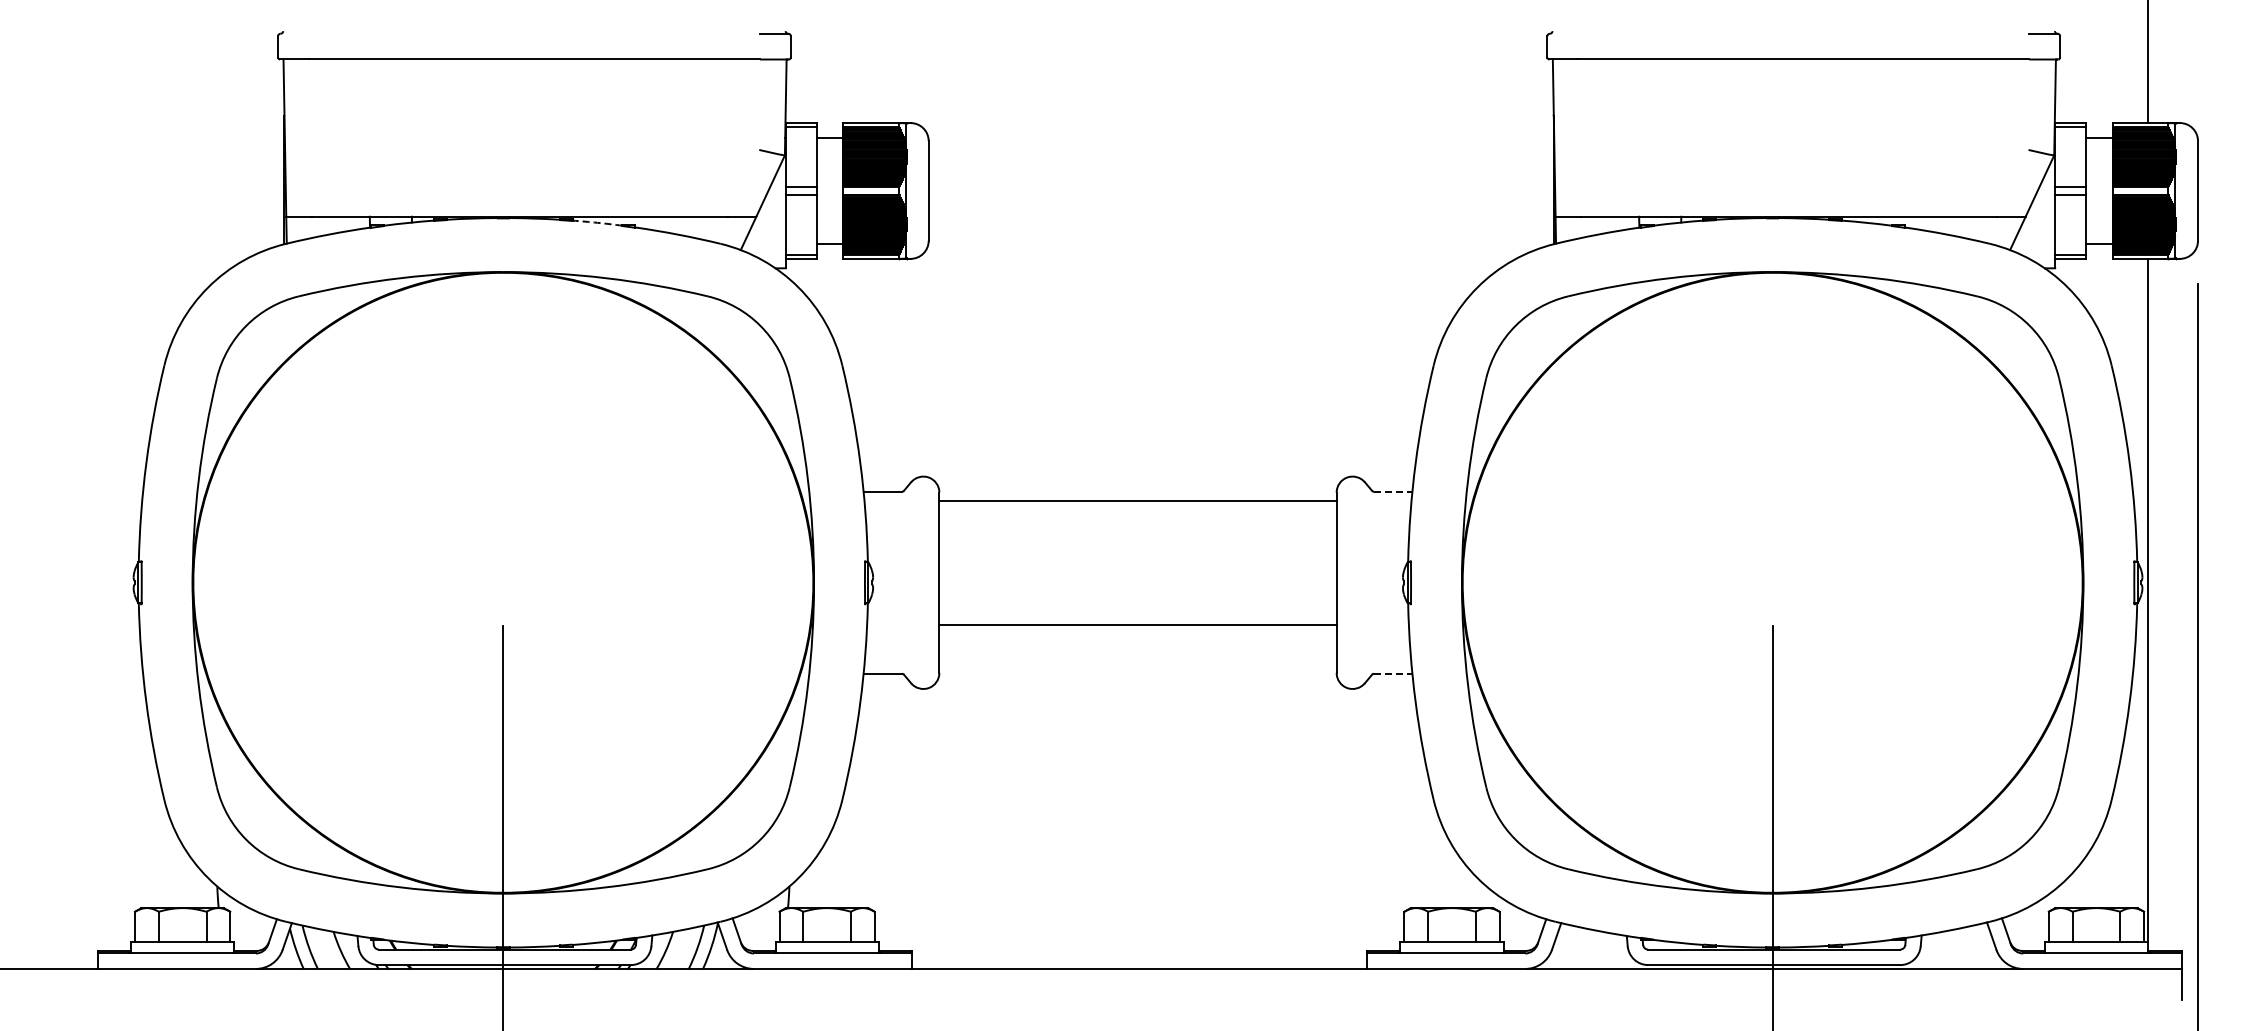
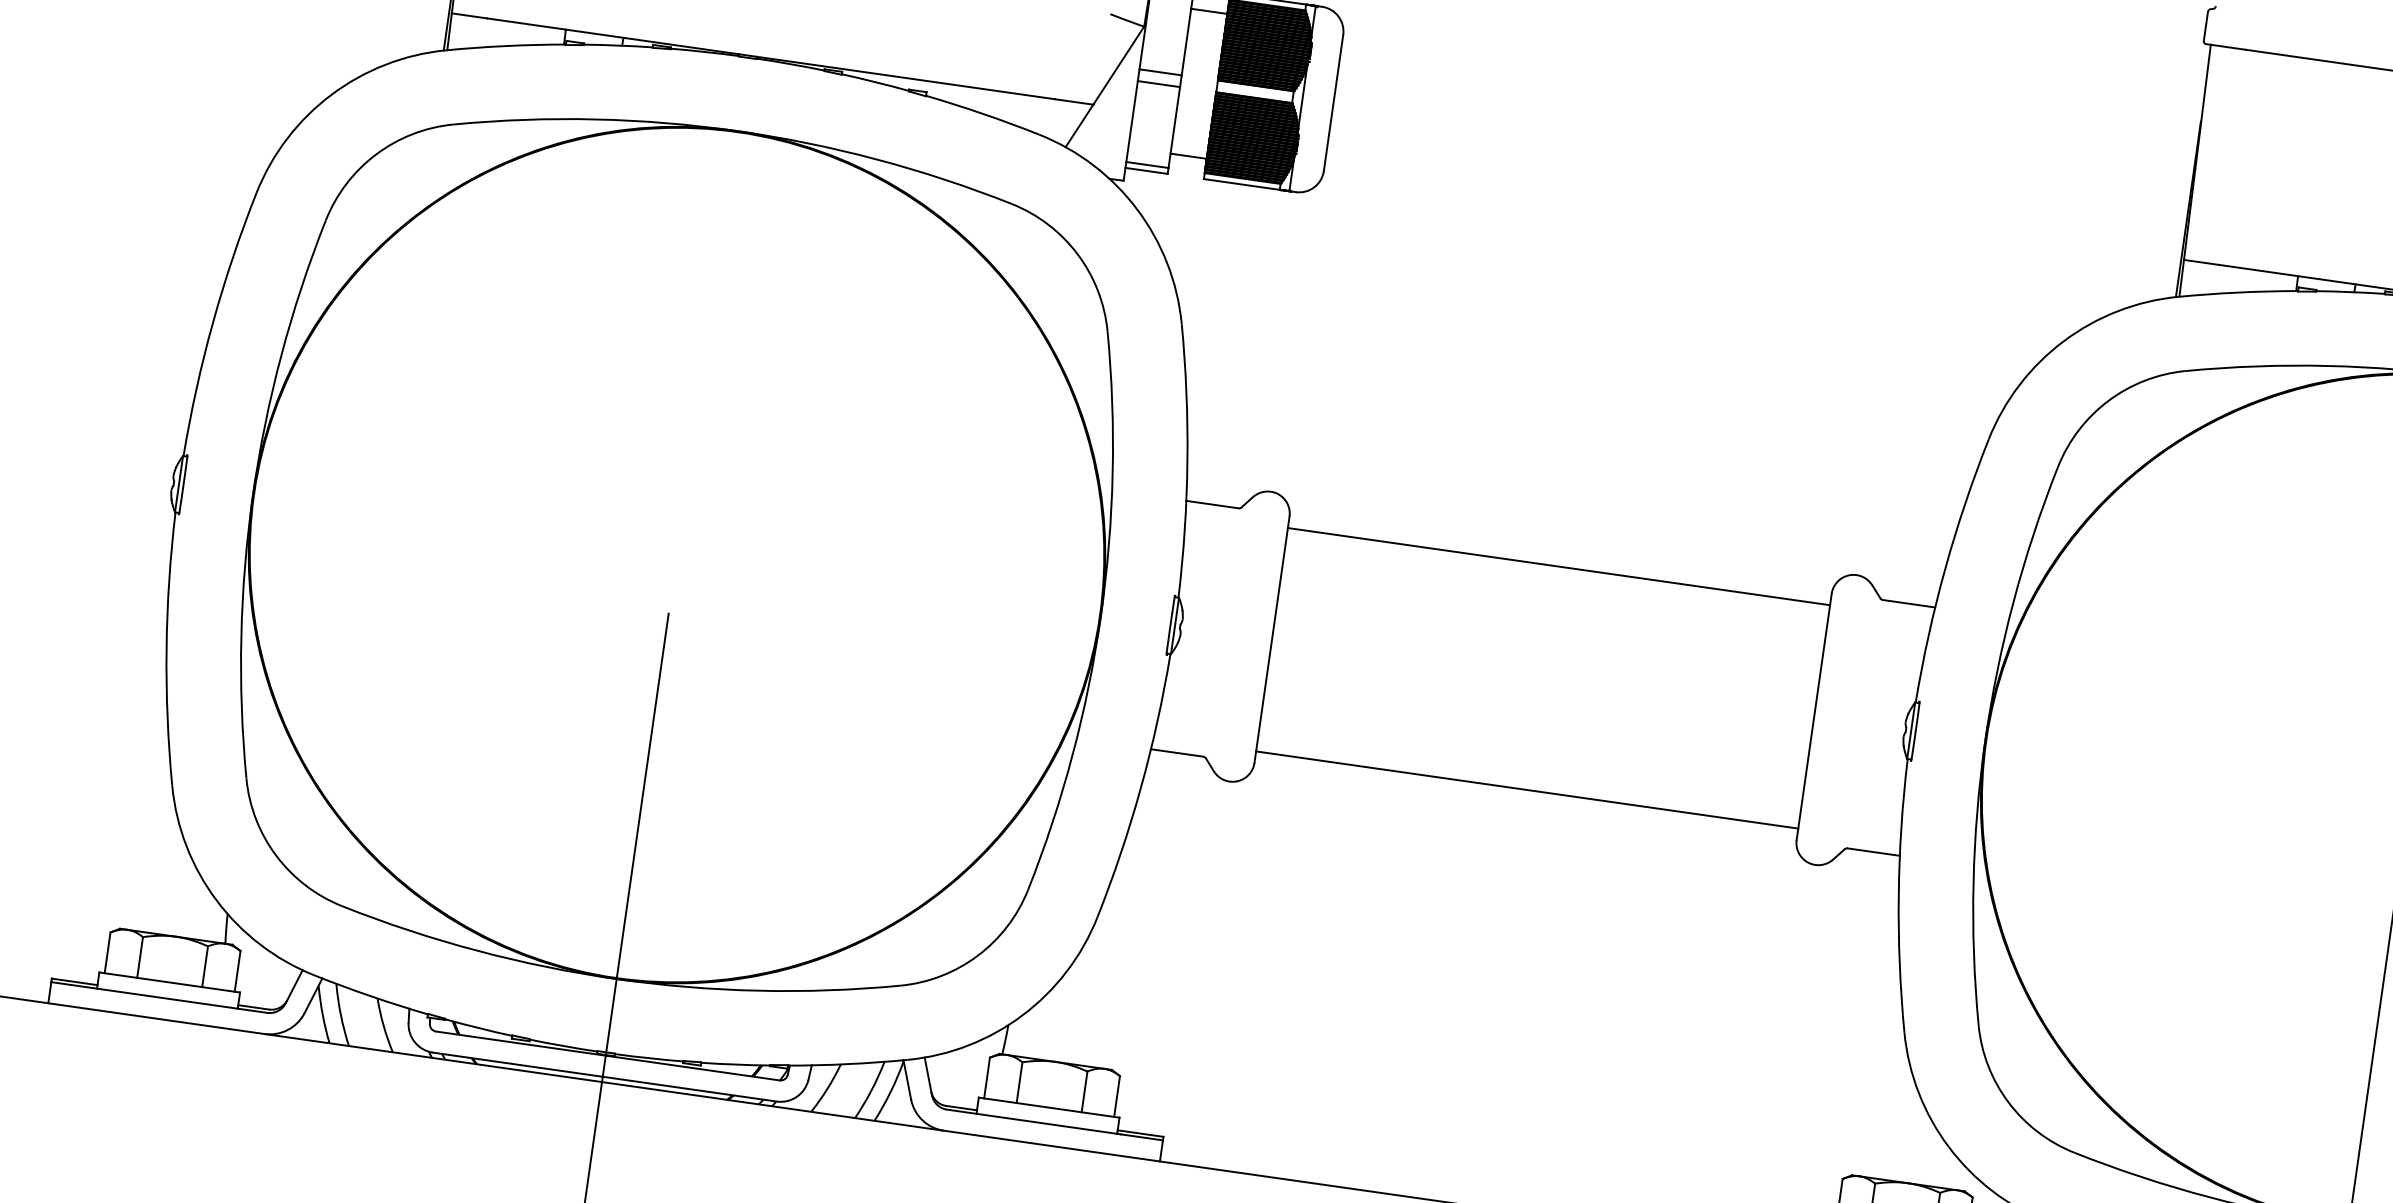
arc: (597, 222) -> (875, 81), dashed -> solid
line: (1393, 491) -> (1909, 603), dashed -> solid
line: (1137, 624) -> (1526, 789), moved
line: (1393, 673) -> (1874, 851), dashed -> solid

